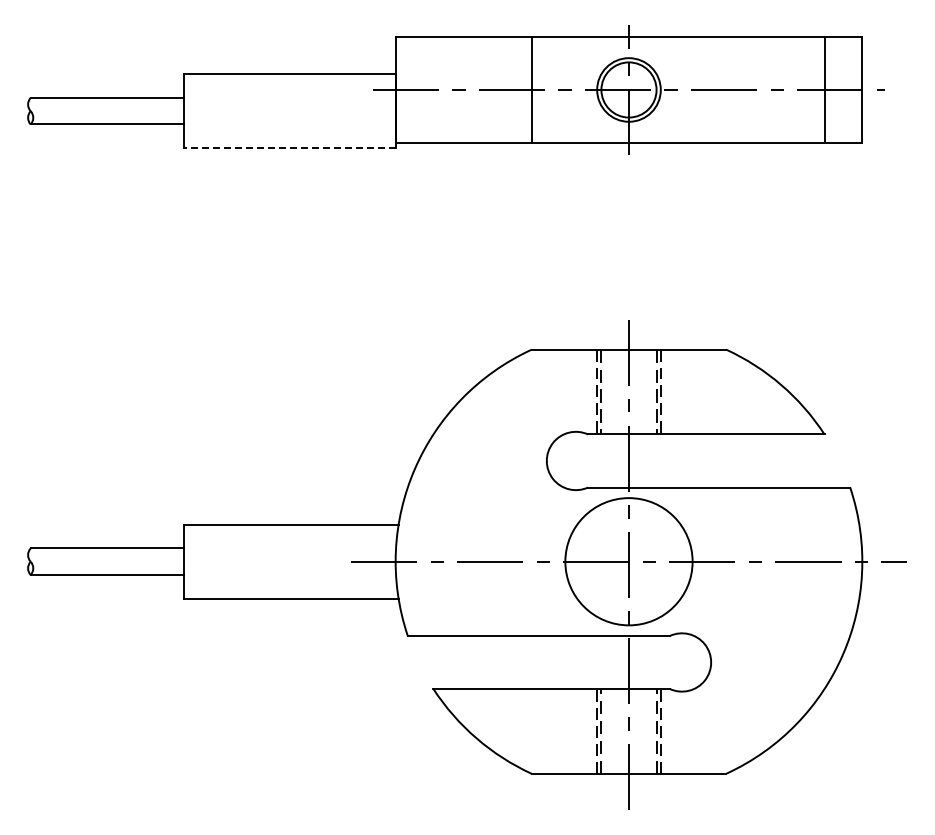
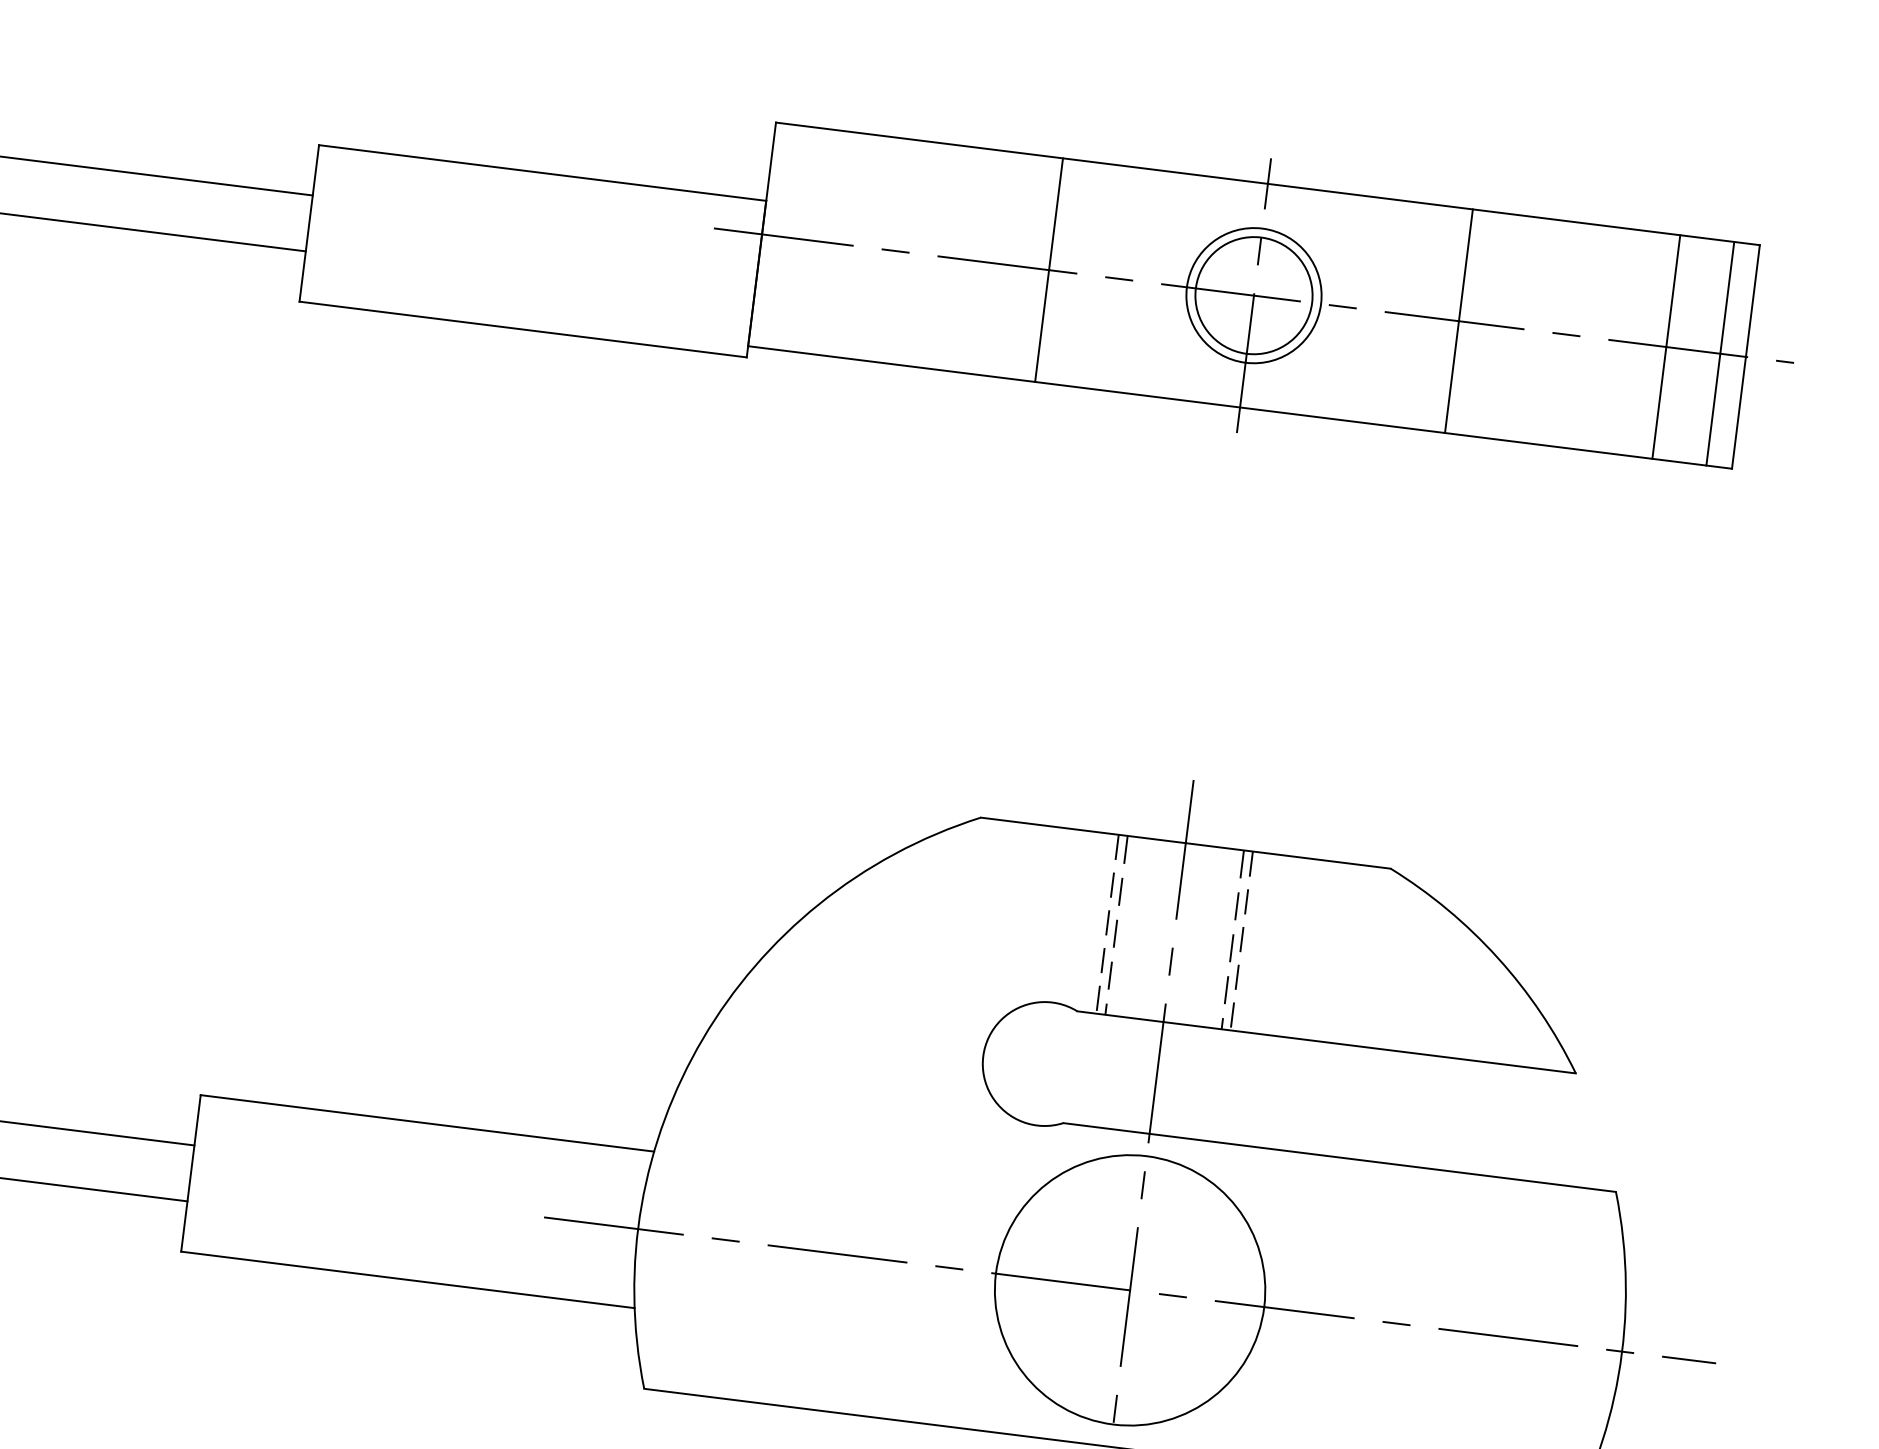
line: (726, 89) -> (1459, 320), added
line: (850, 89) -> (1721, 352), added
line: (289, 148) -> (522, 329), dashed -> solid

